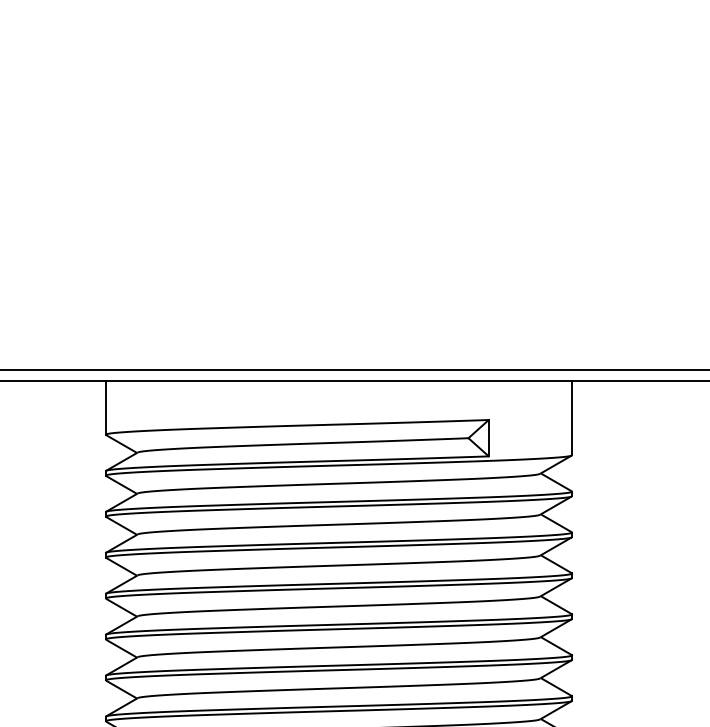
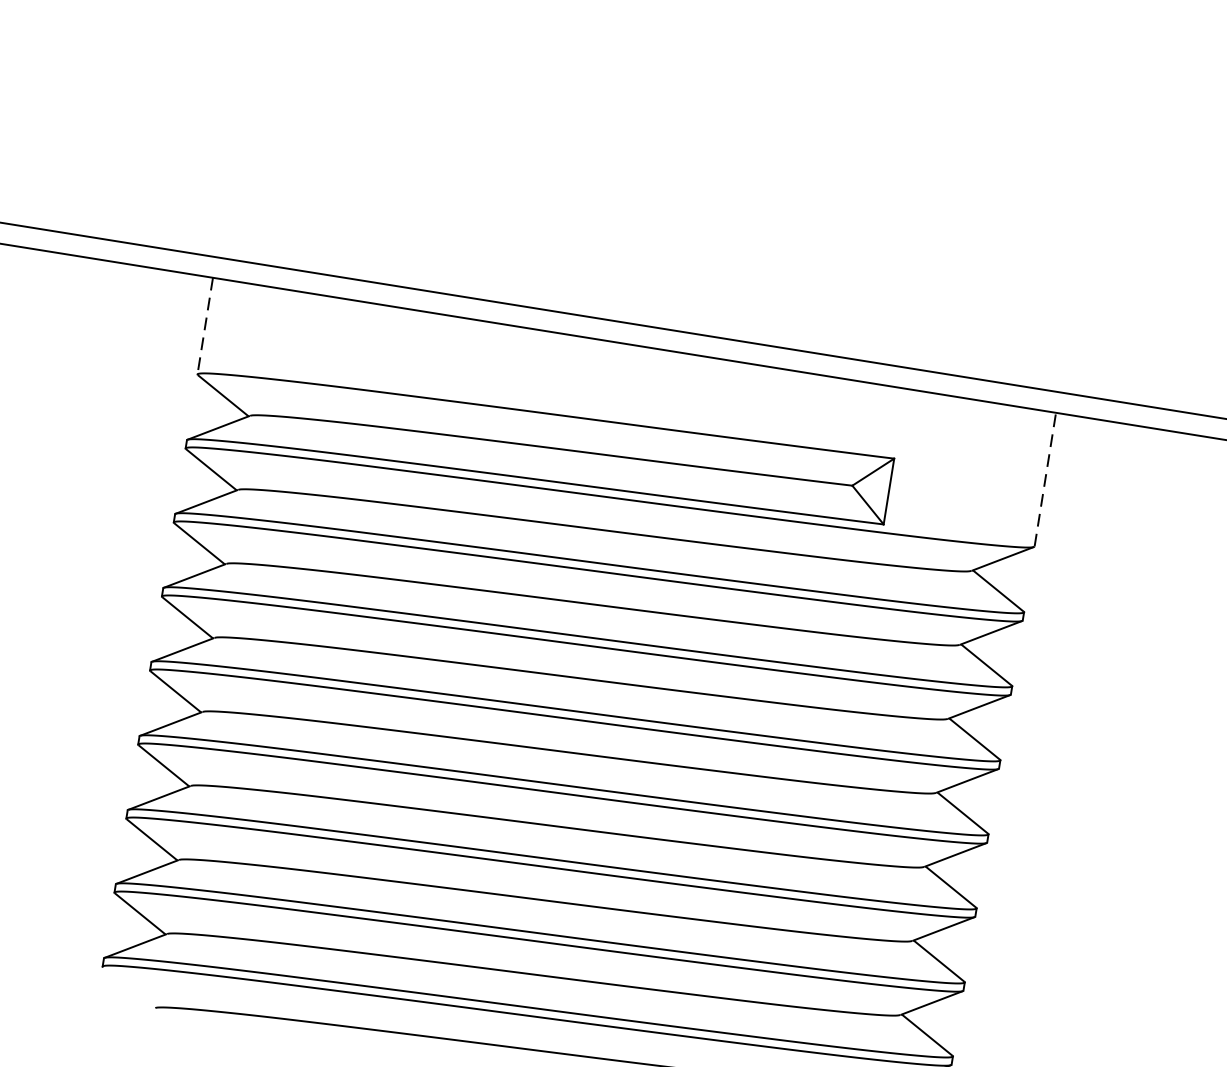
line: (105, 408) -> (204, 326), solid -> dashed
line: (572, 418) -> (1046, 480), solid -> dashed

